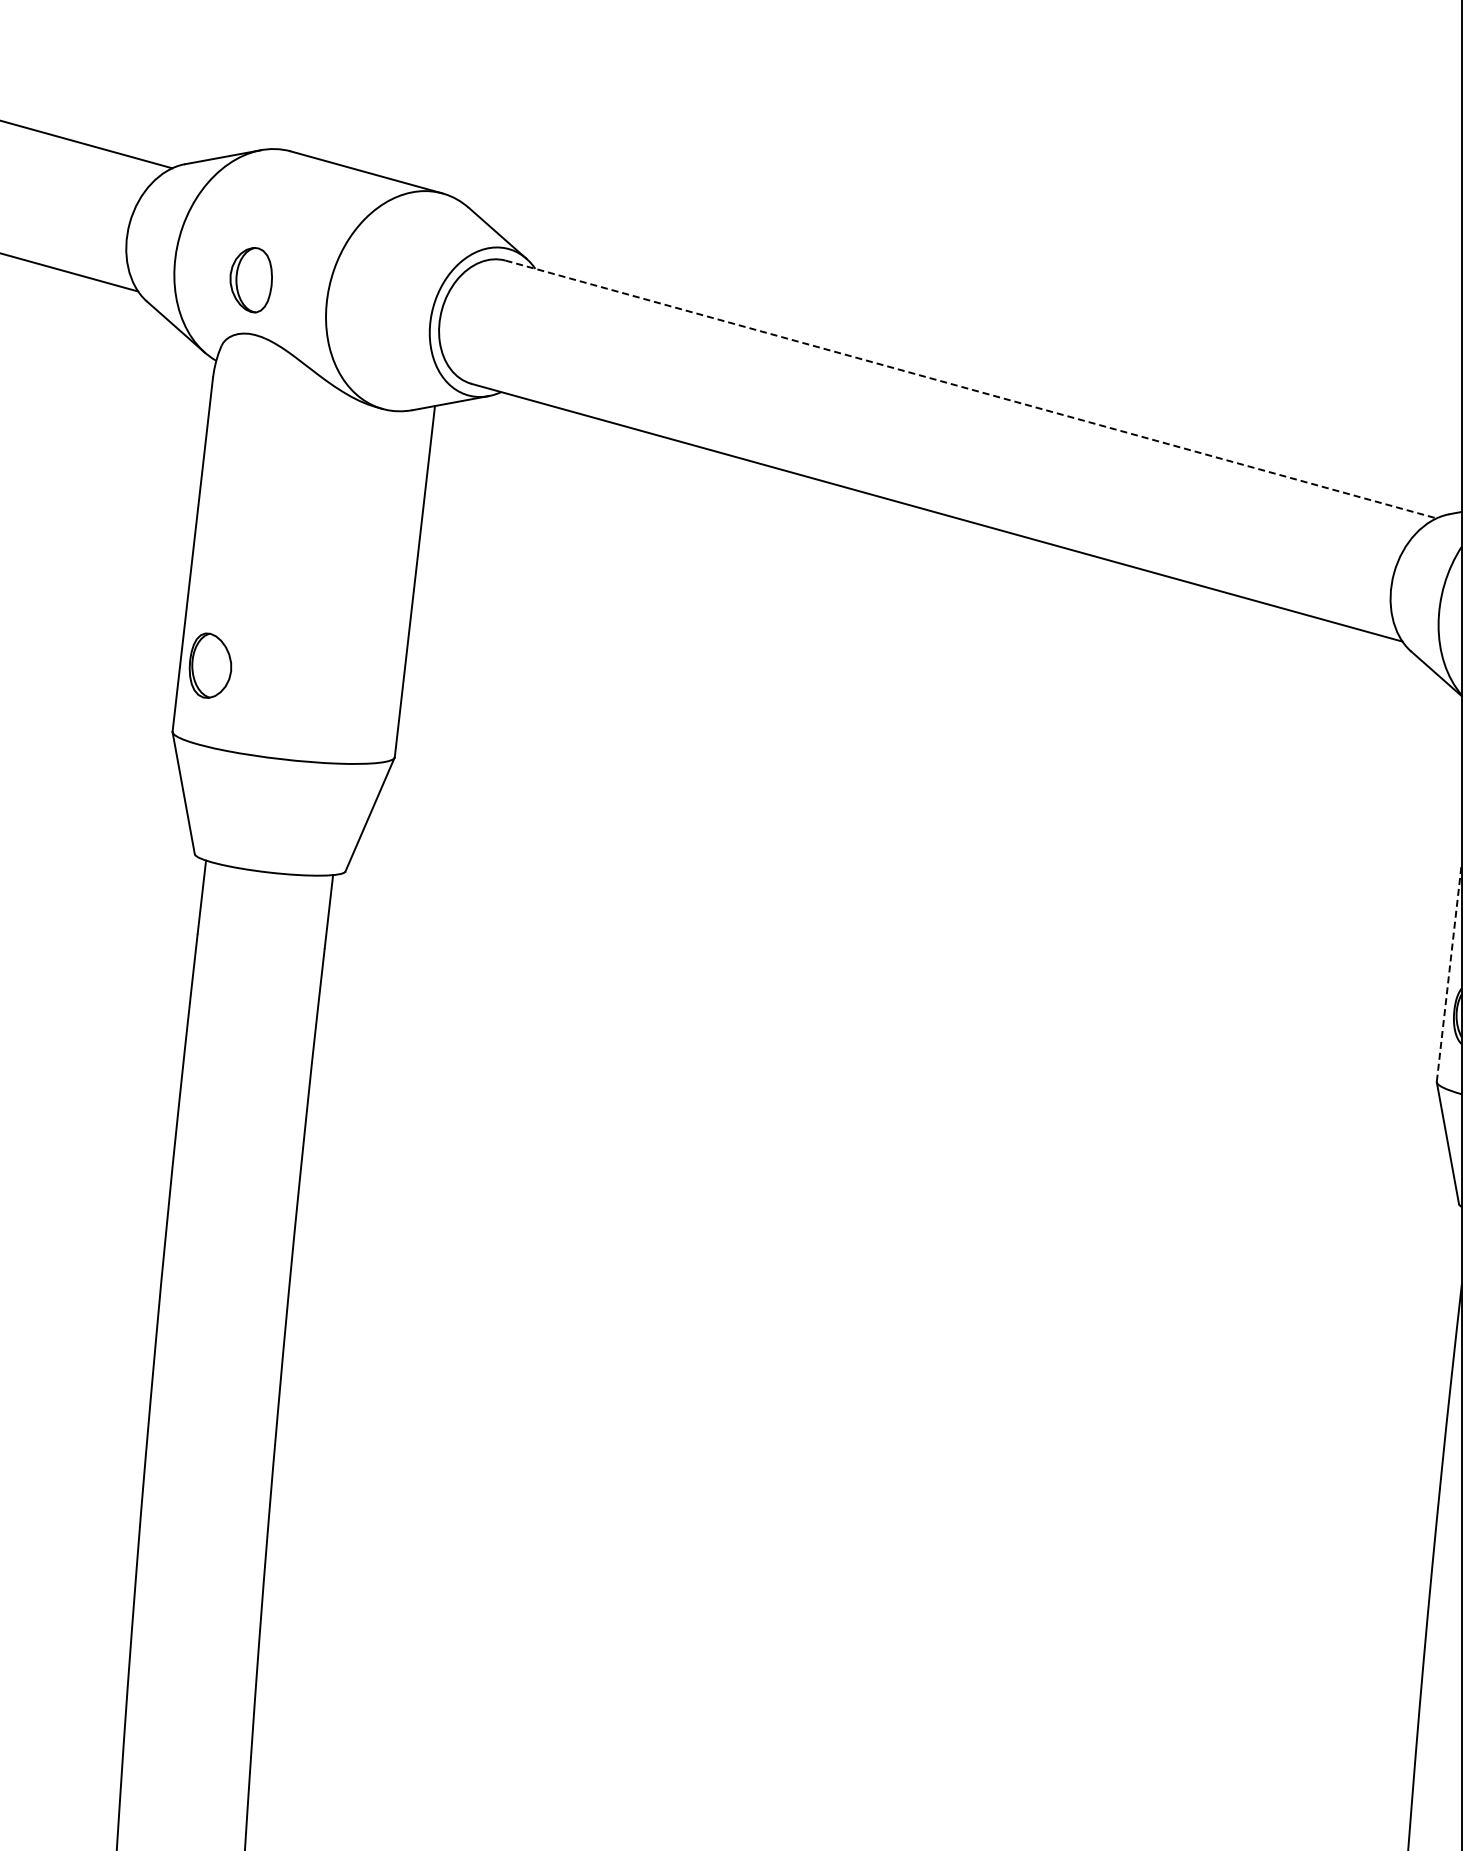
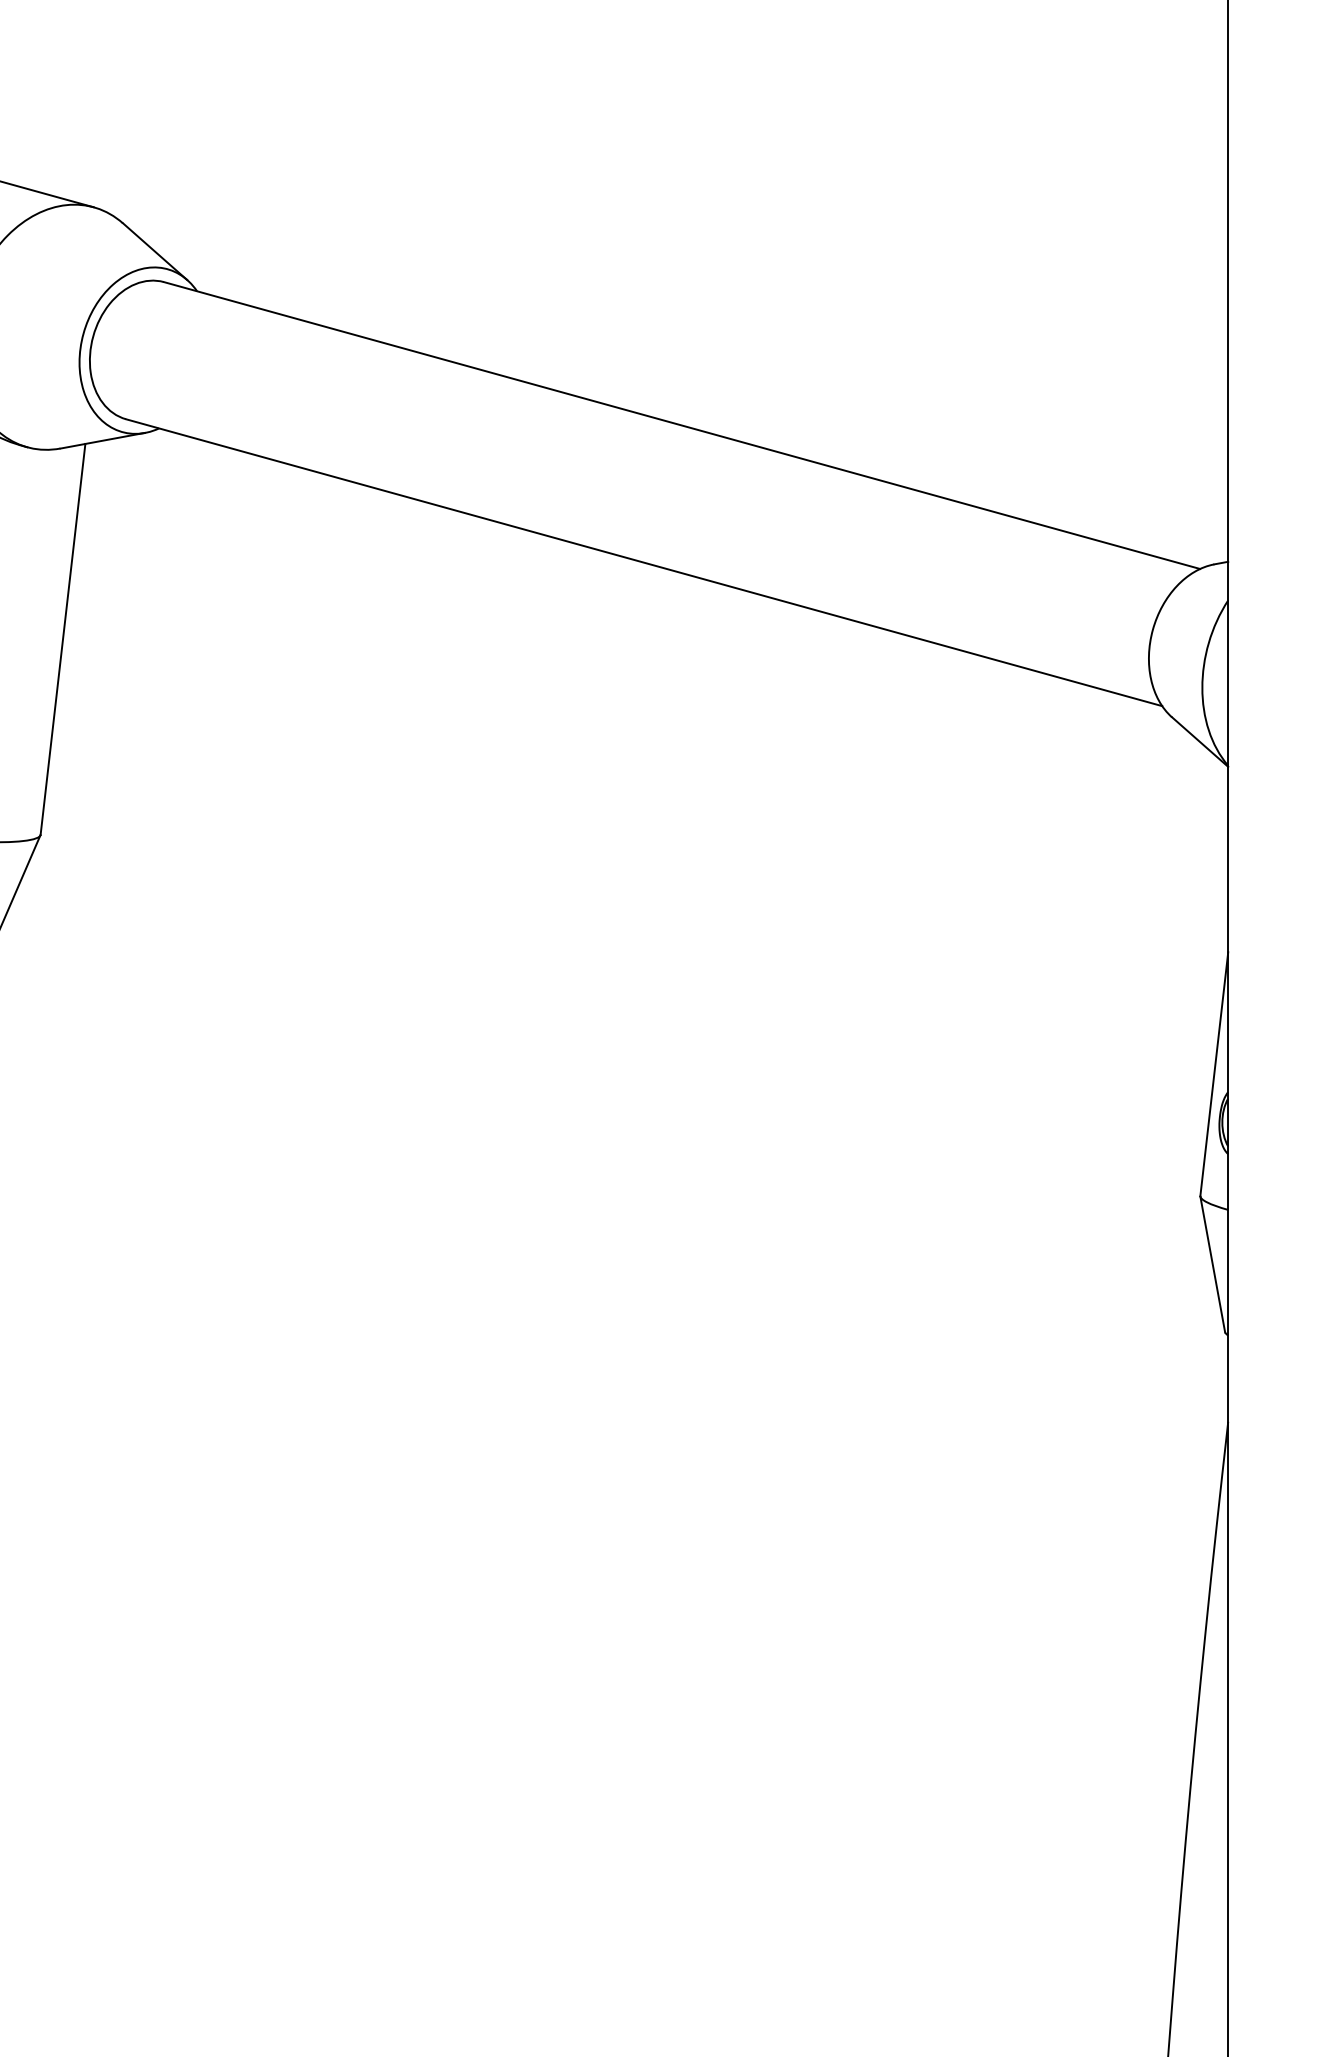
line: (971, 389) -> (682, 425), dashed -> solid
line: (1449, 971) -> (1214, 1073), dashed -> solid

